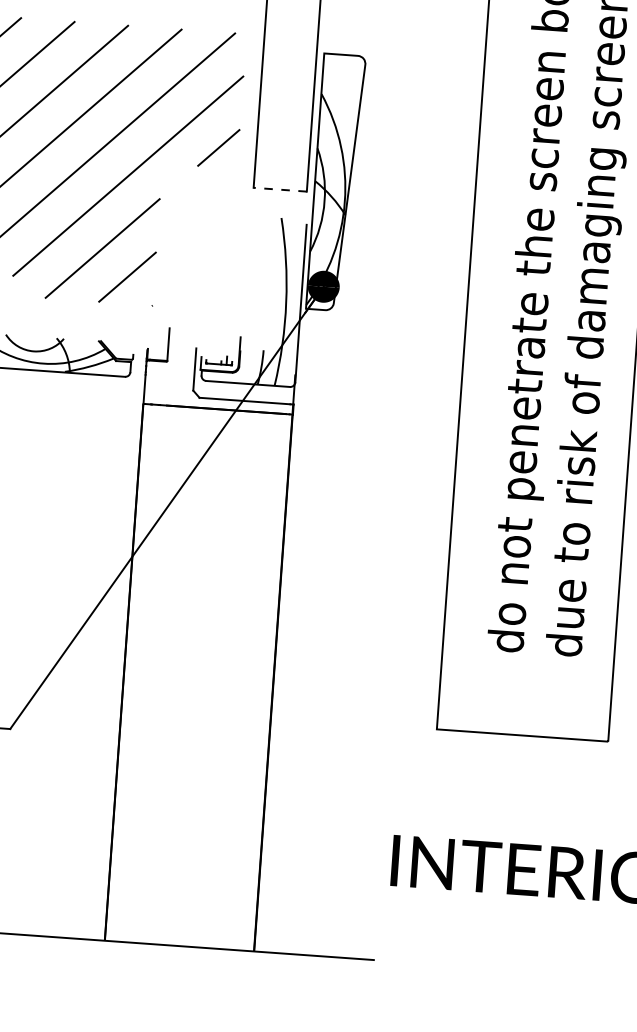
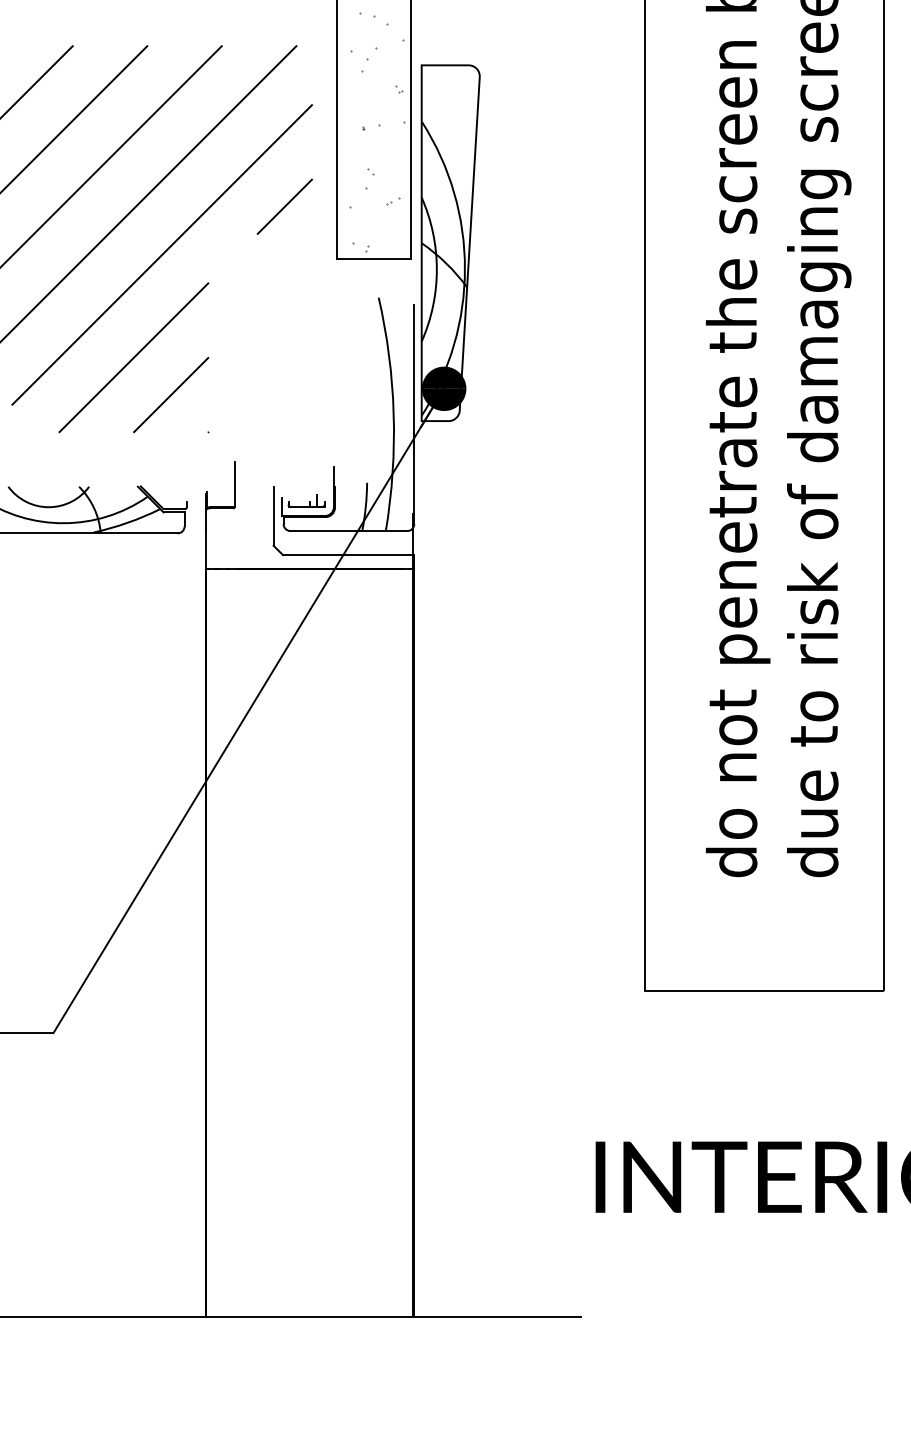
hatch: (288, 98) -> (376, 131), added
line: (279, 189) -> (373, 258), dashed -> solid

